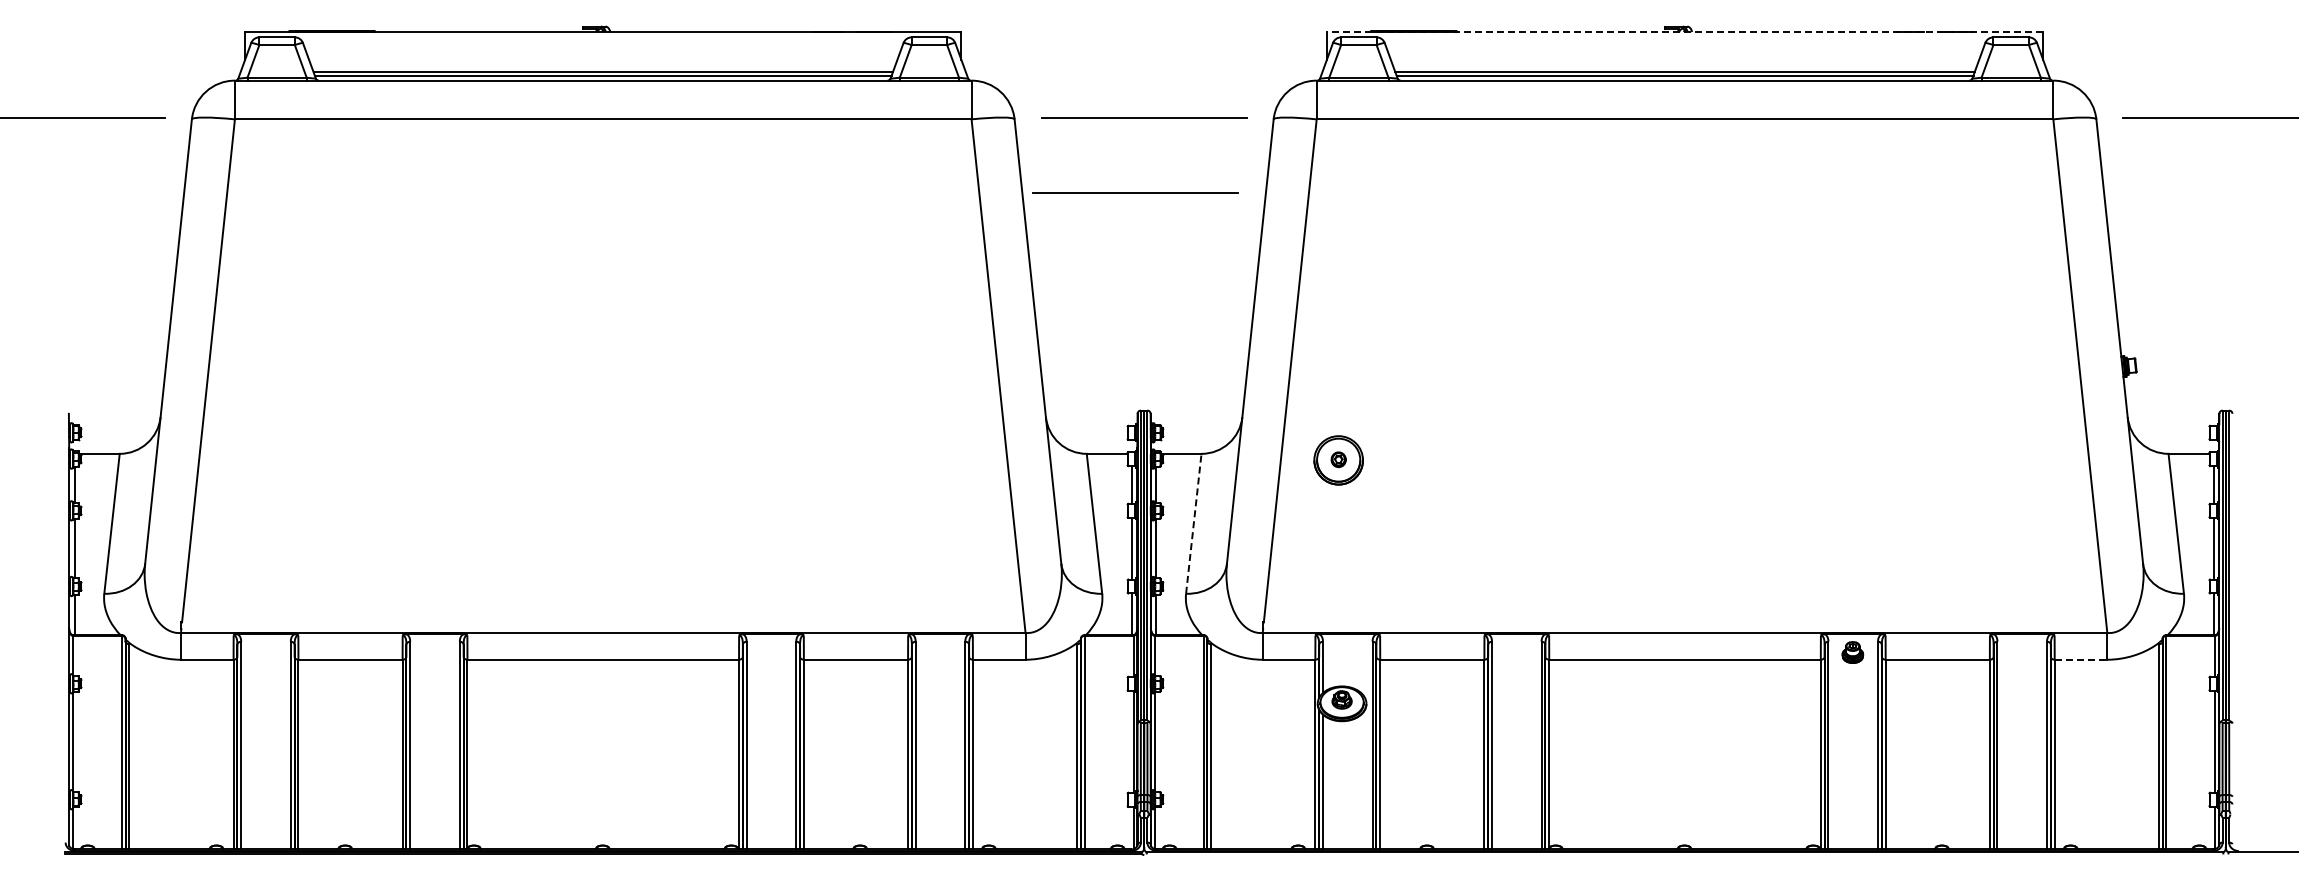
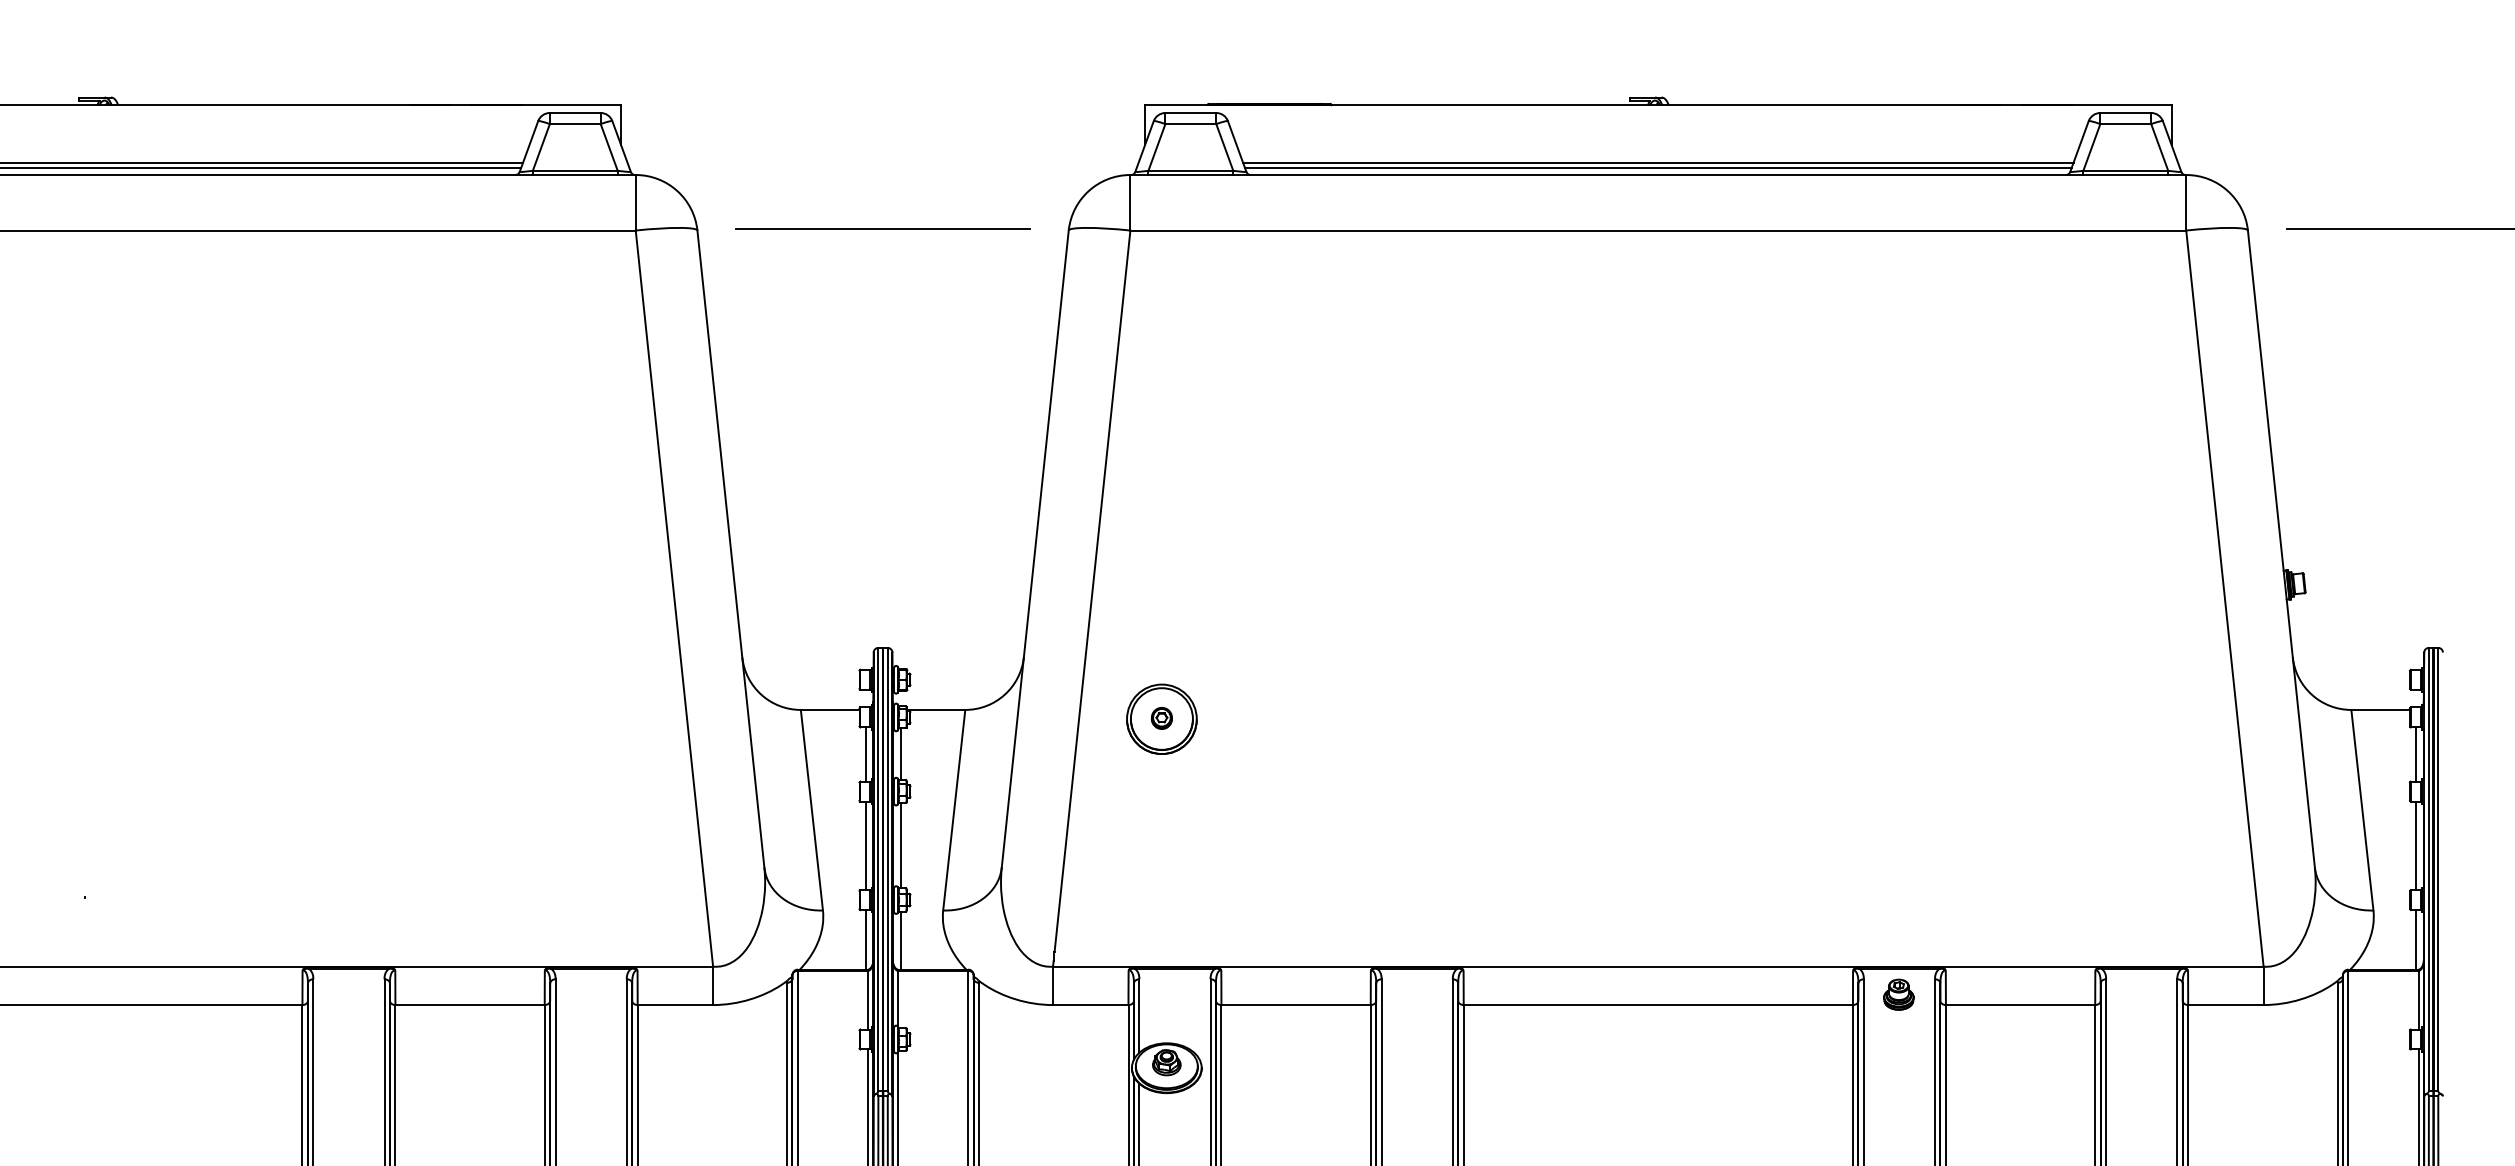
line: (1684, 31) -> (1657, 104), dashed -> solid
line: (1135, 192) -> (870, 335), removed
line: (1193, 523) -> (953, 809), dashed -> solid
line: (2081, 659) -> (2226, 1004), dashed -> solid

